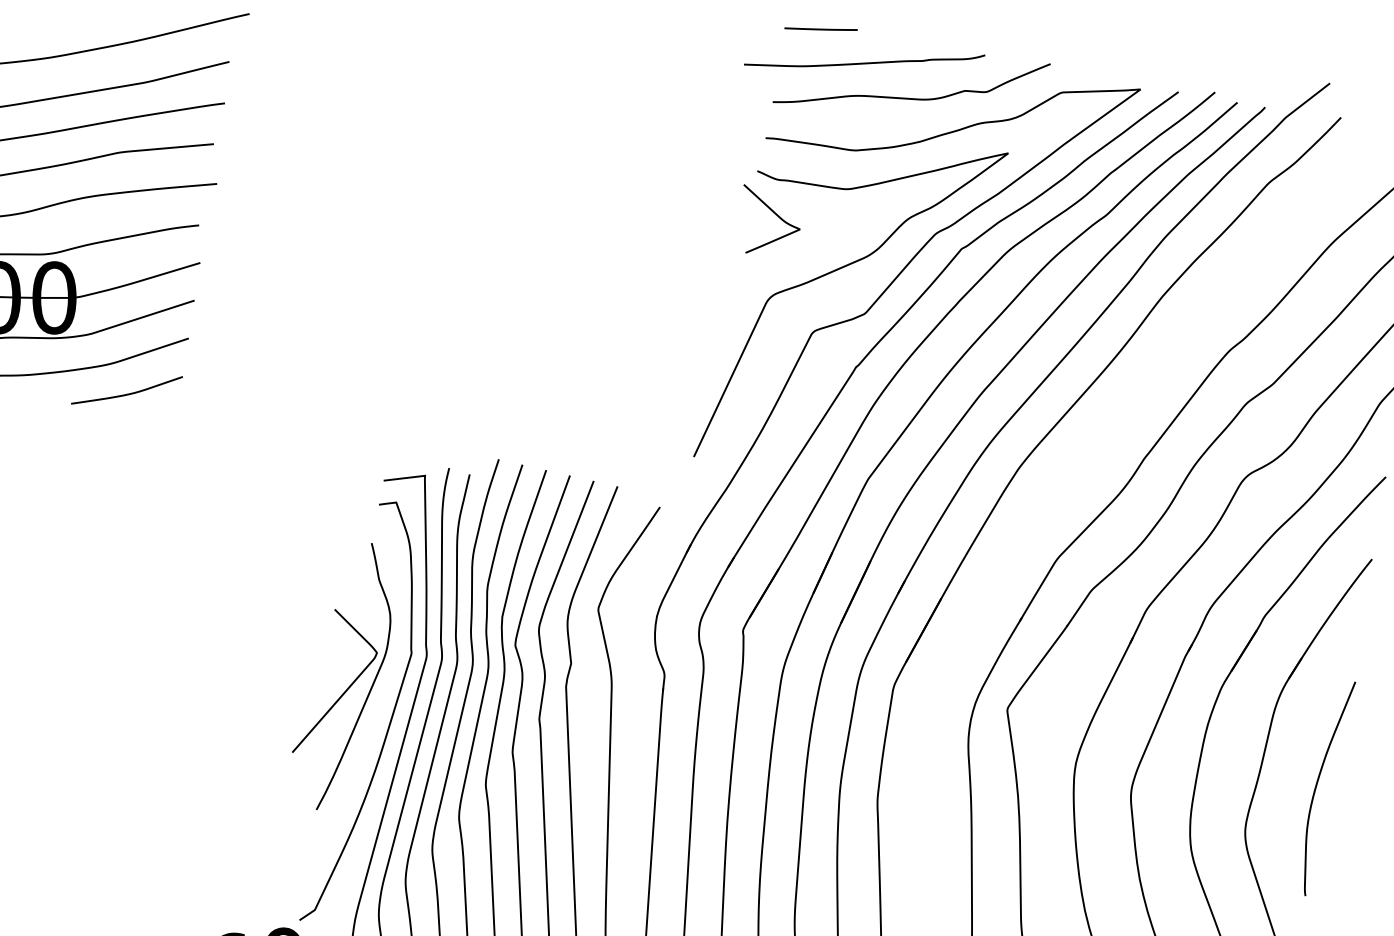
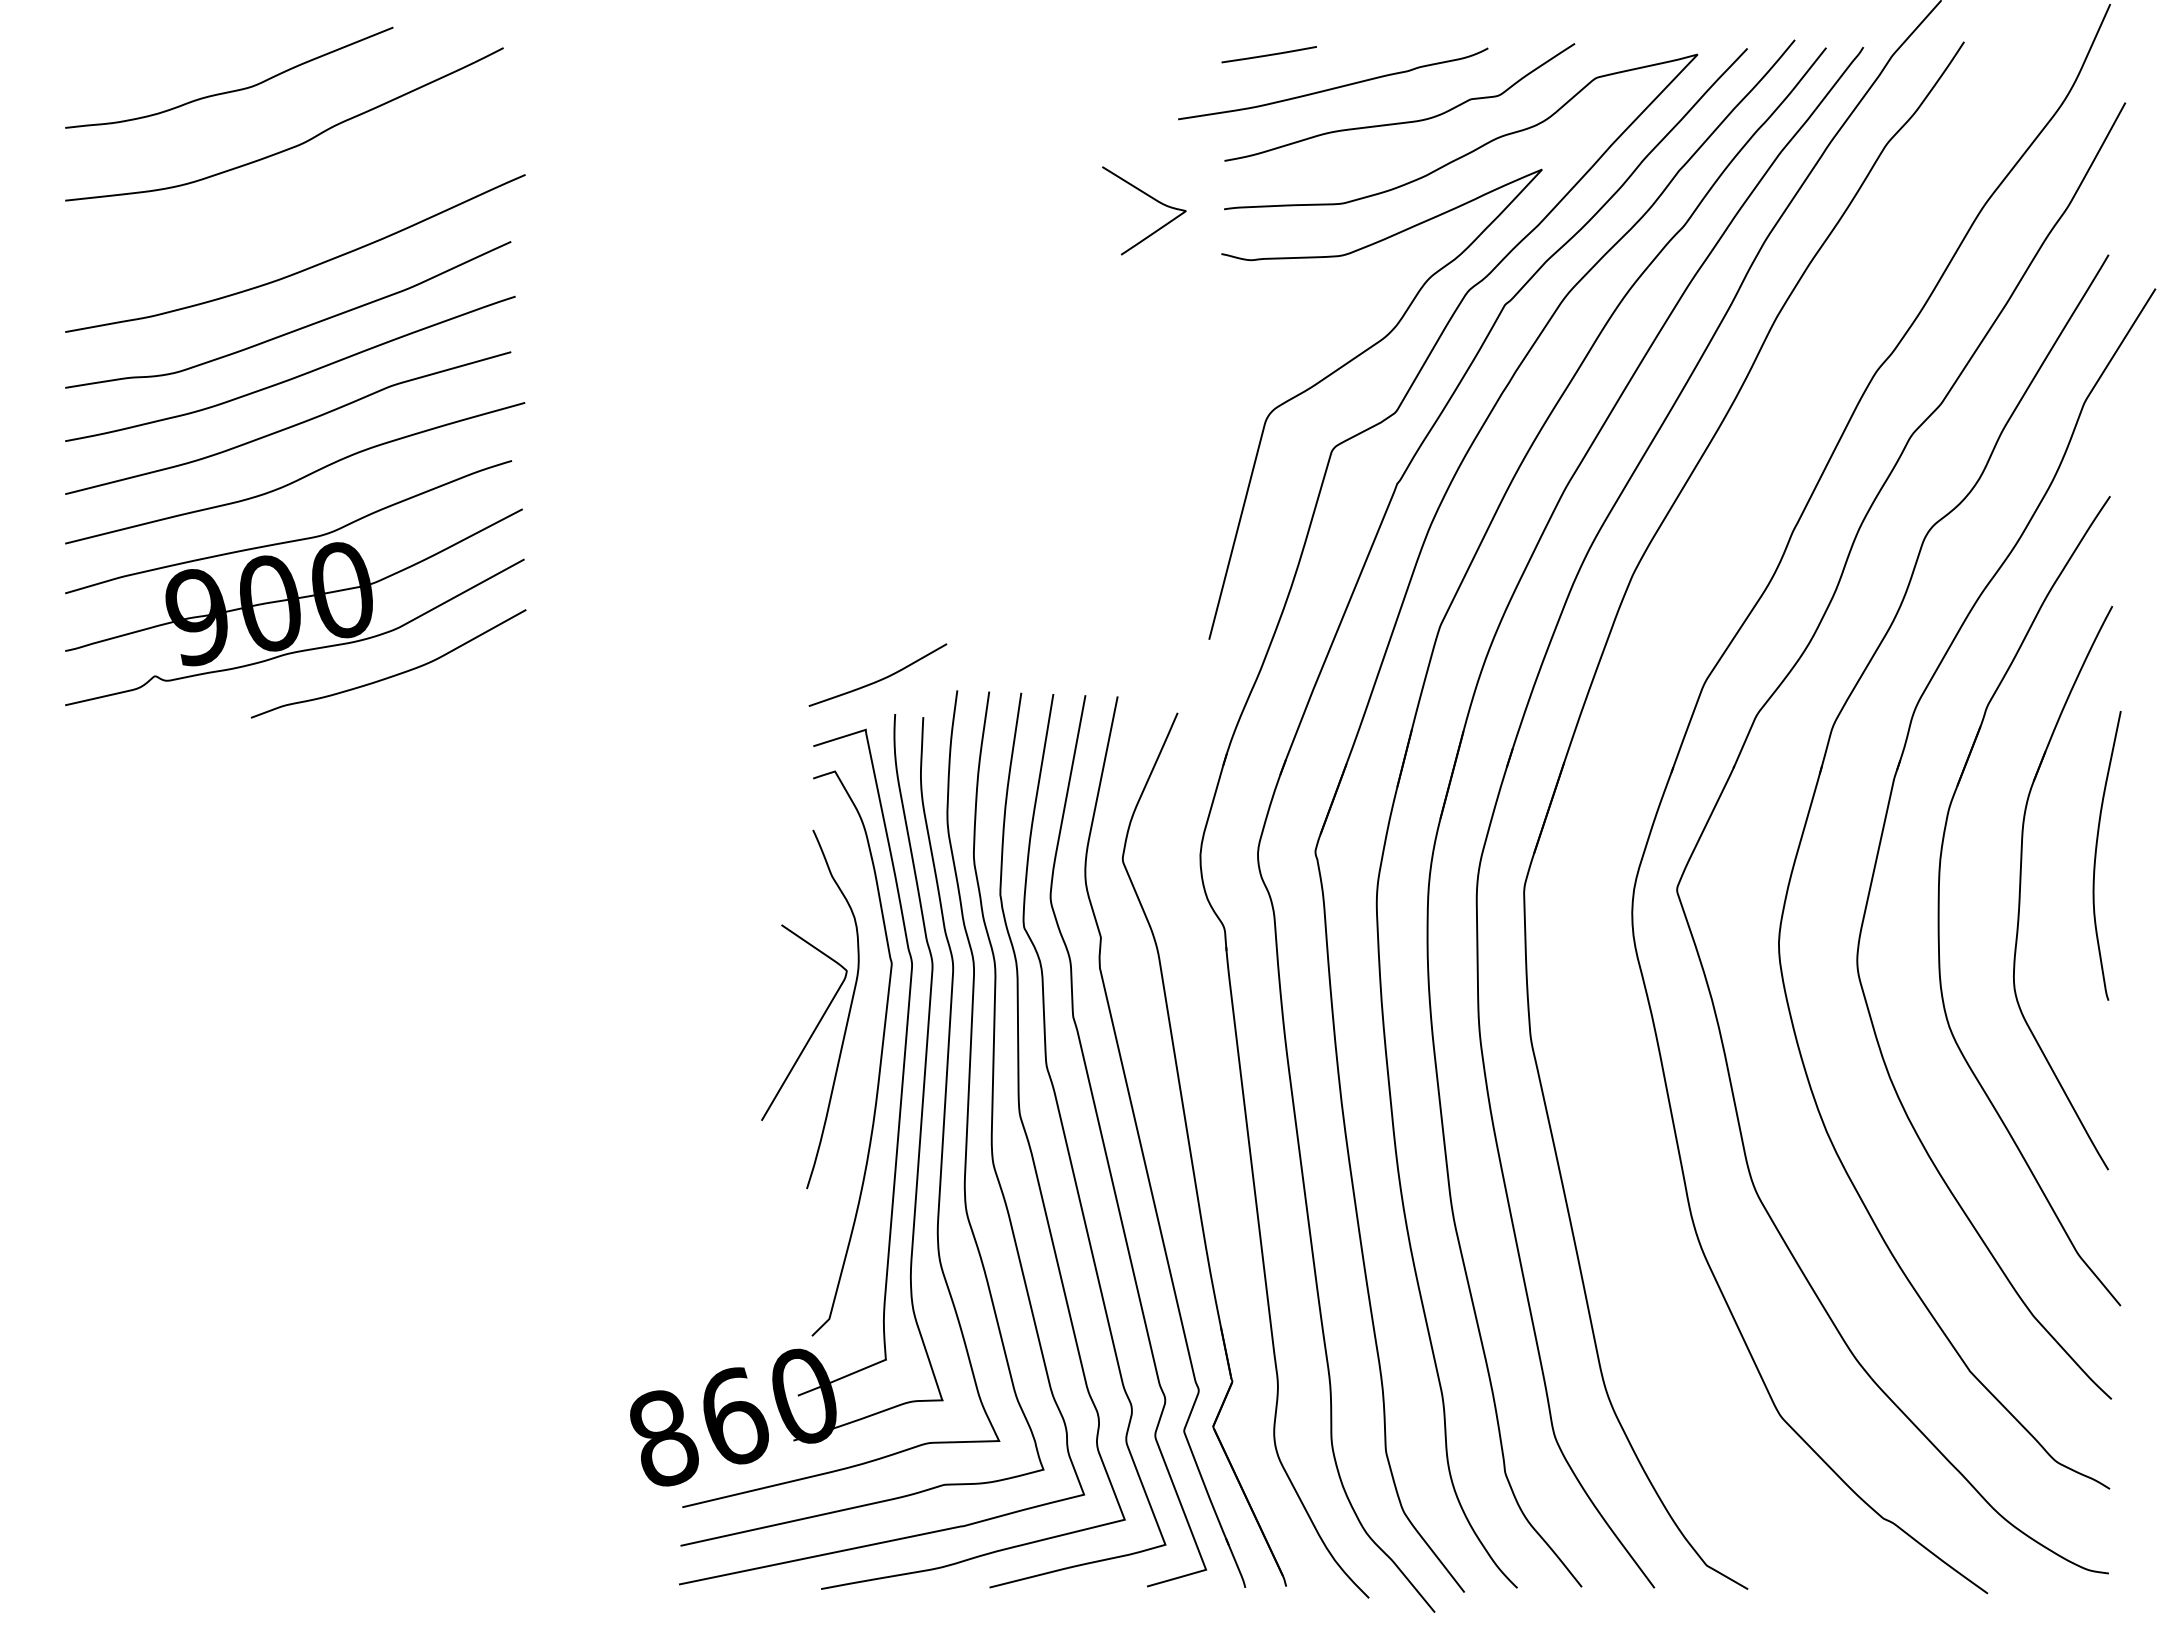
curve: (776, 215) -> (1151, 198), moved
curve: (127, 393) -> (879, 679), moved
curve: (1316, 786) -> (2096, 855), moved

